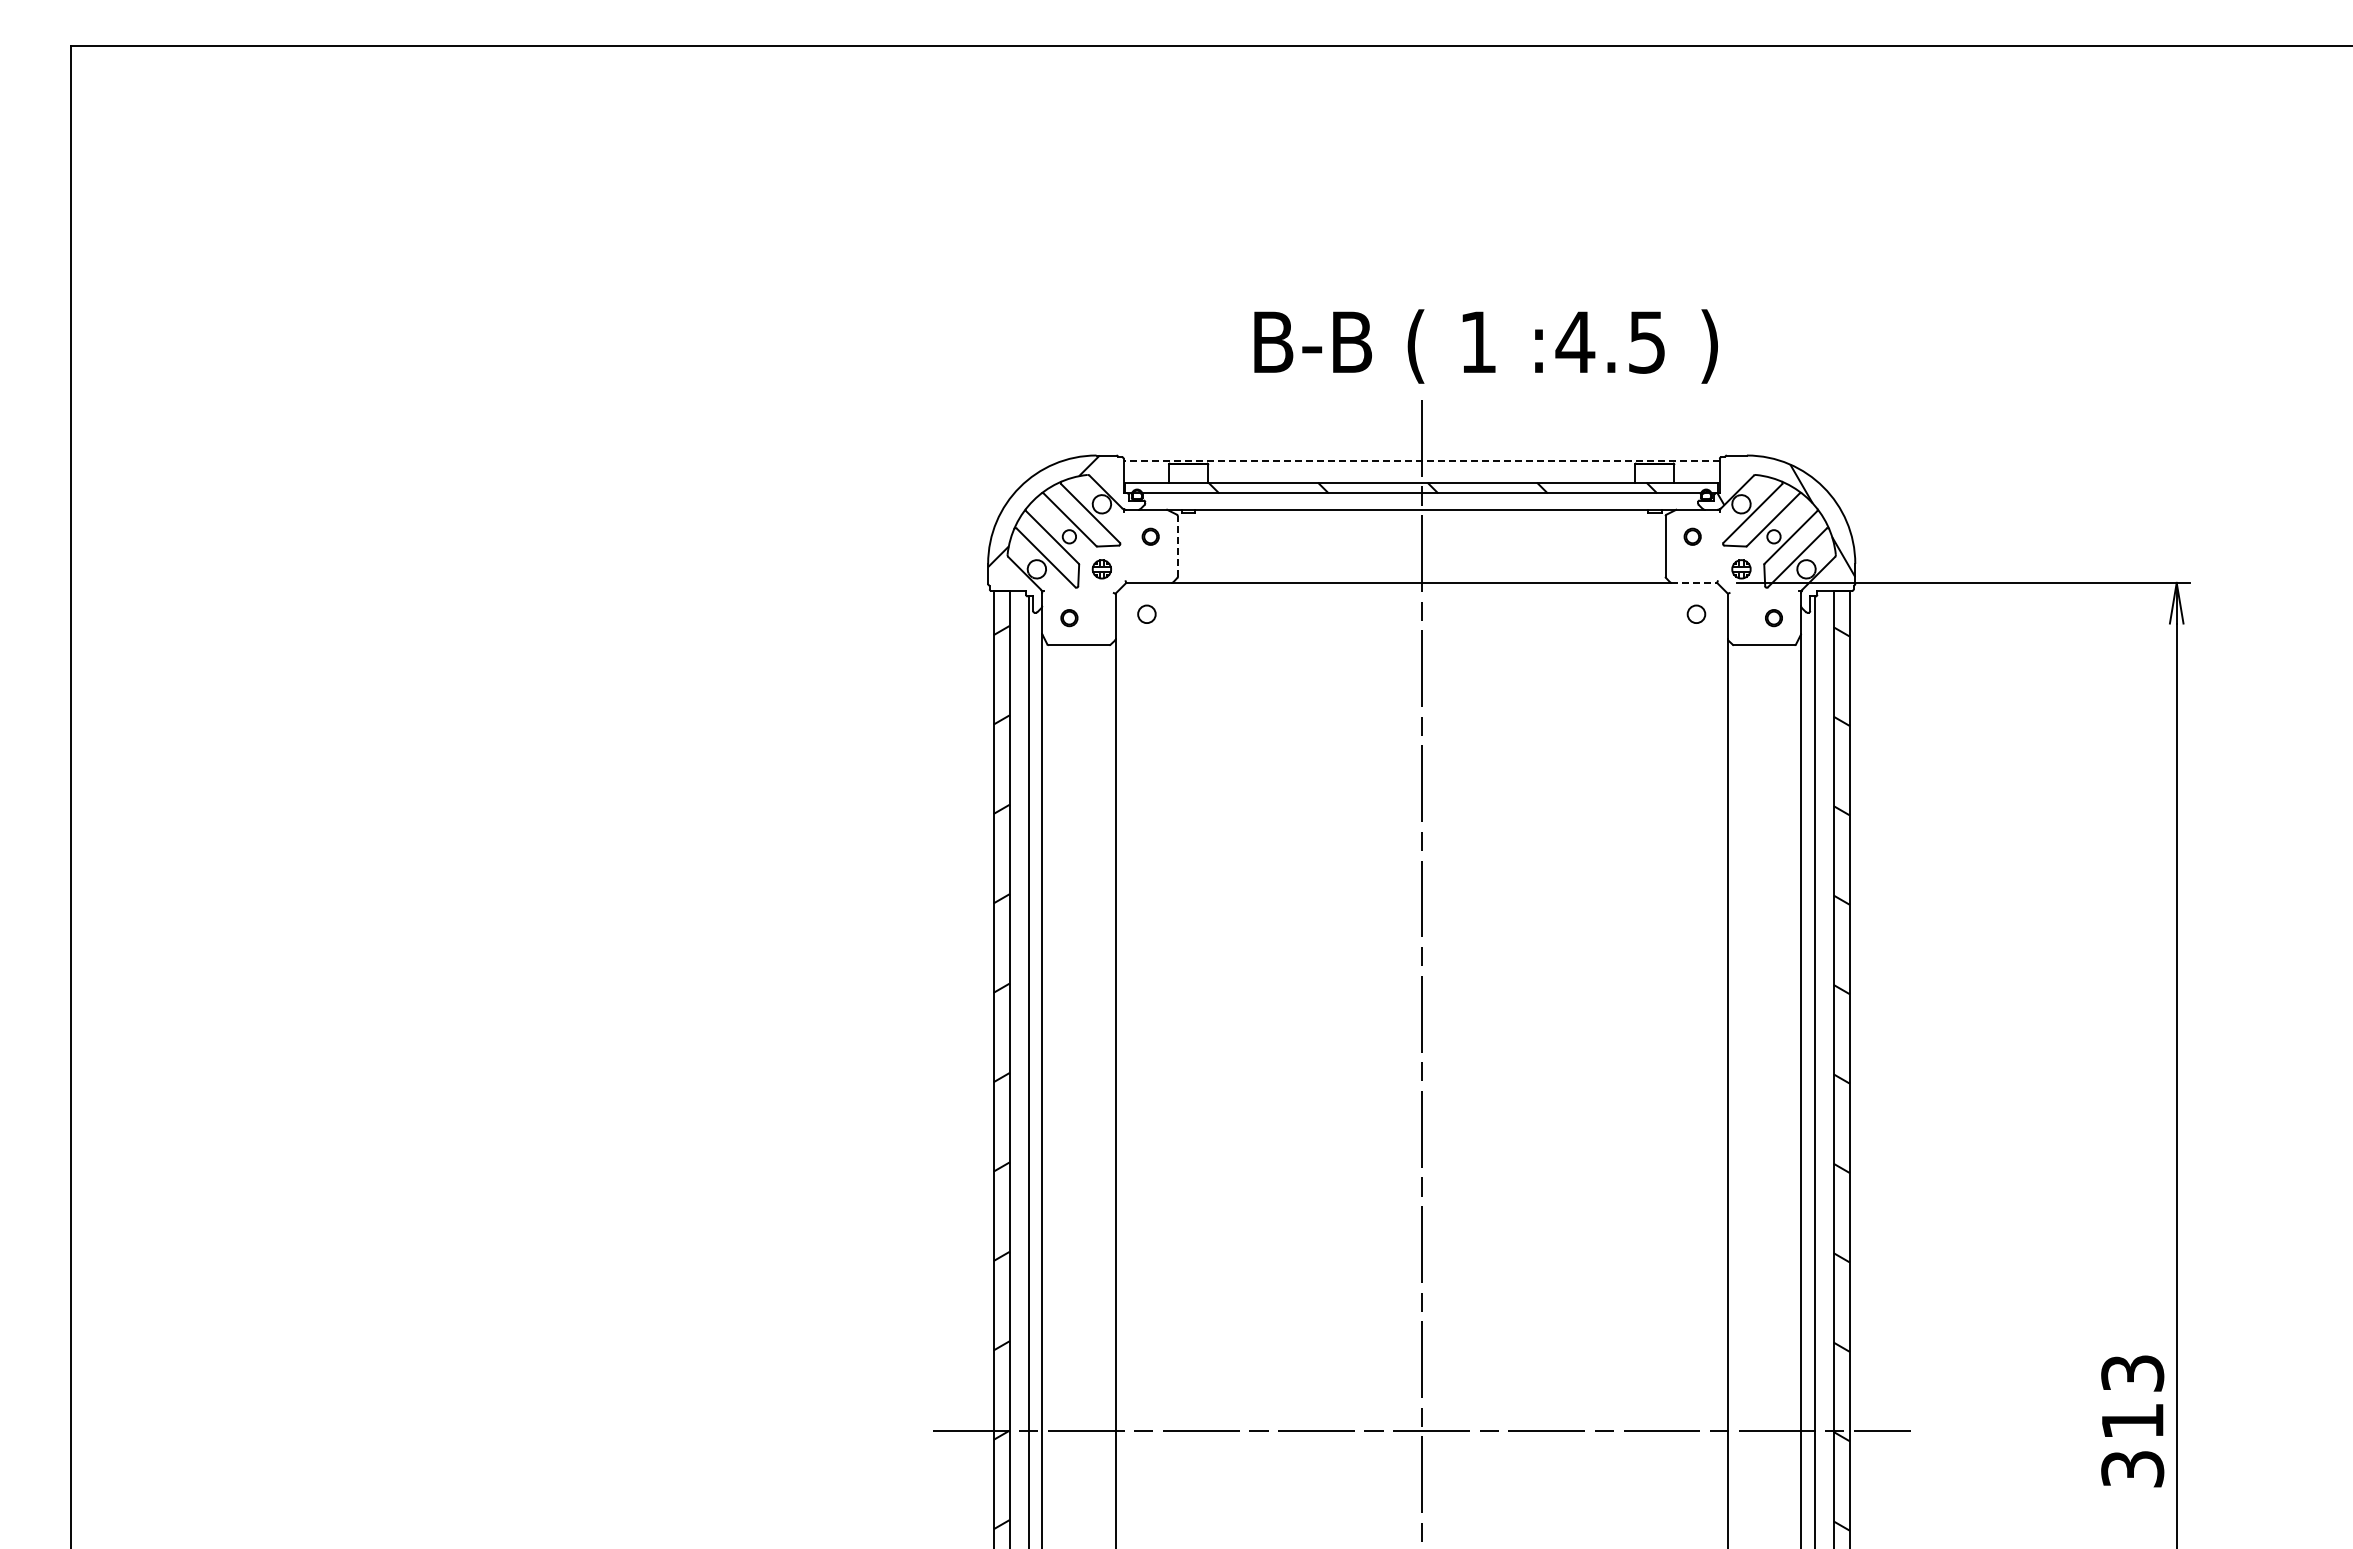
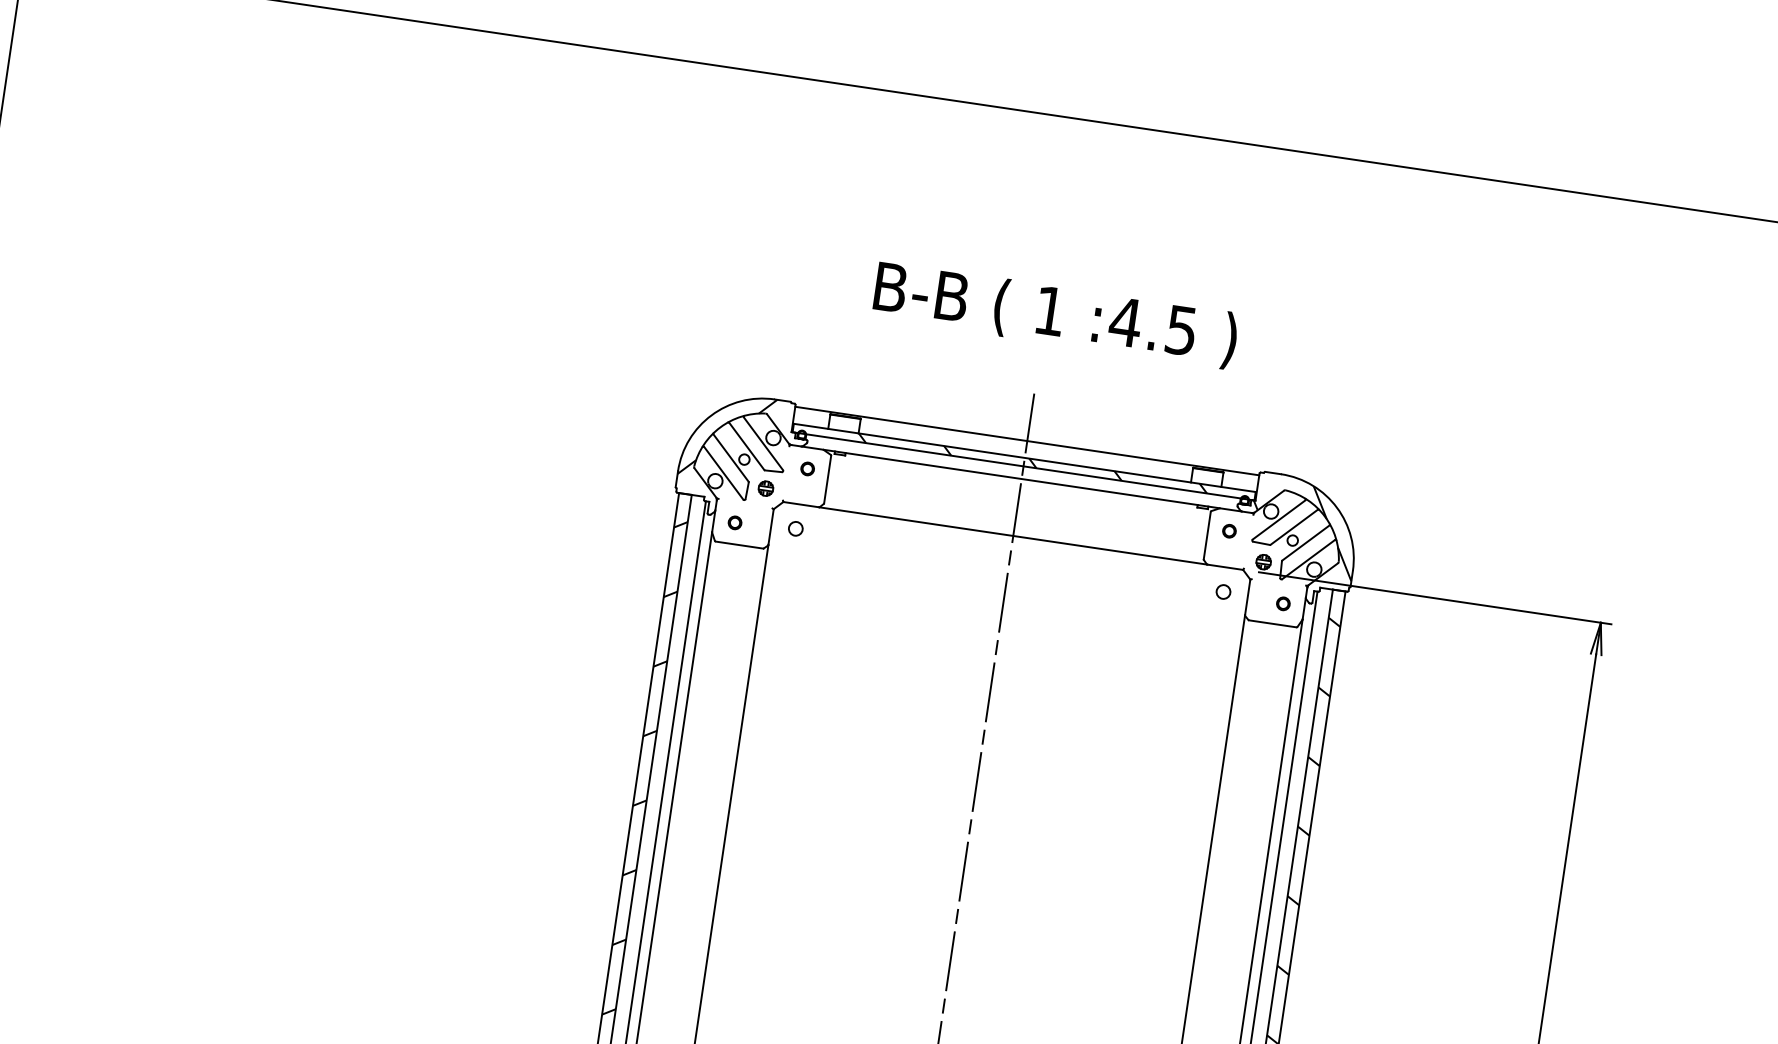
text: (1485, 346) -> (1055, 315), moved
line: (1421, 460) -> (1027, 440), dashed -> solid
line: (1177, 545) -> (827, 478), dashed -> solid
line: (1694, 582) -> (1225, 567), dashed -> solid

